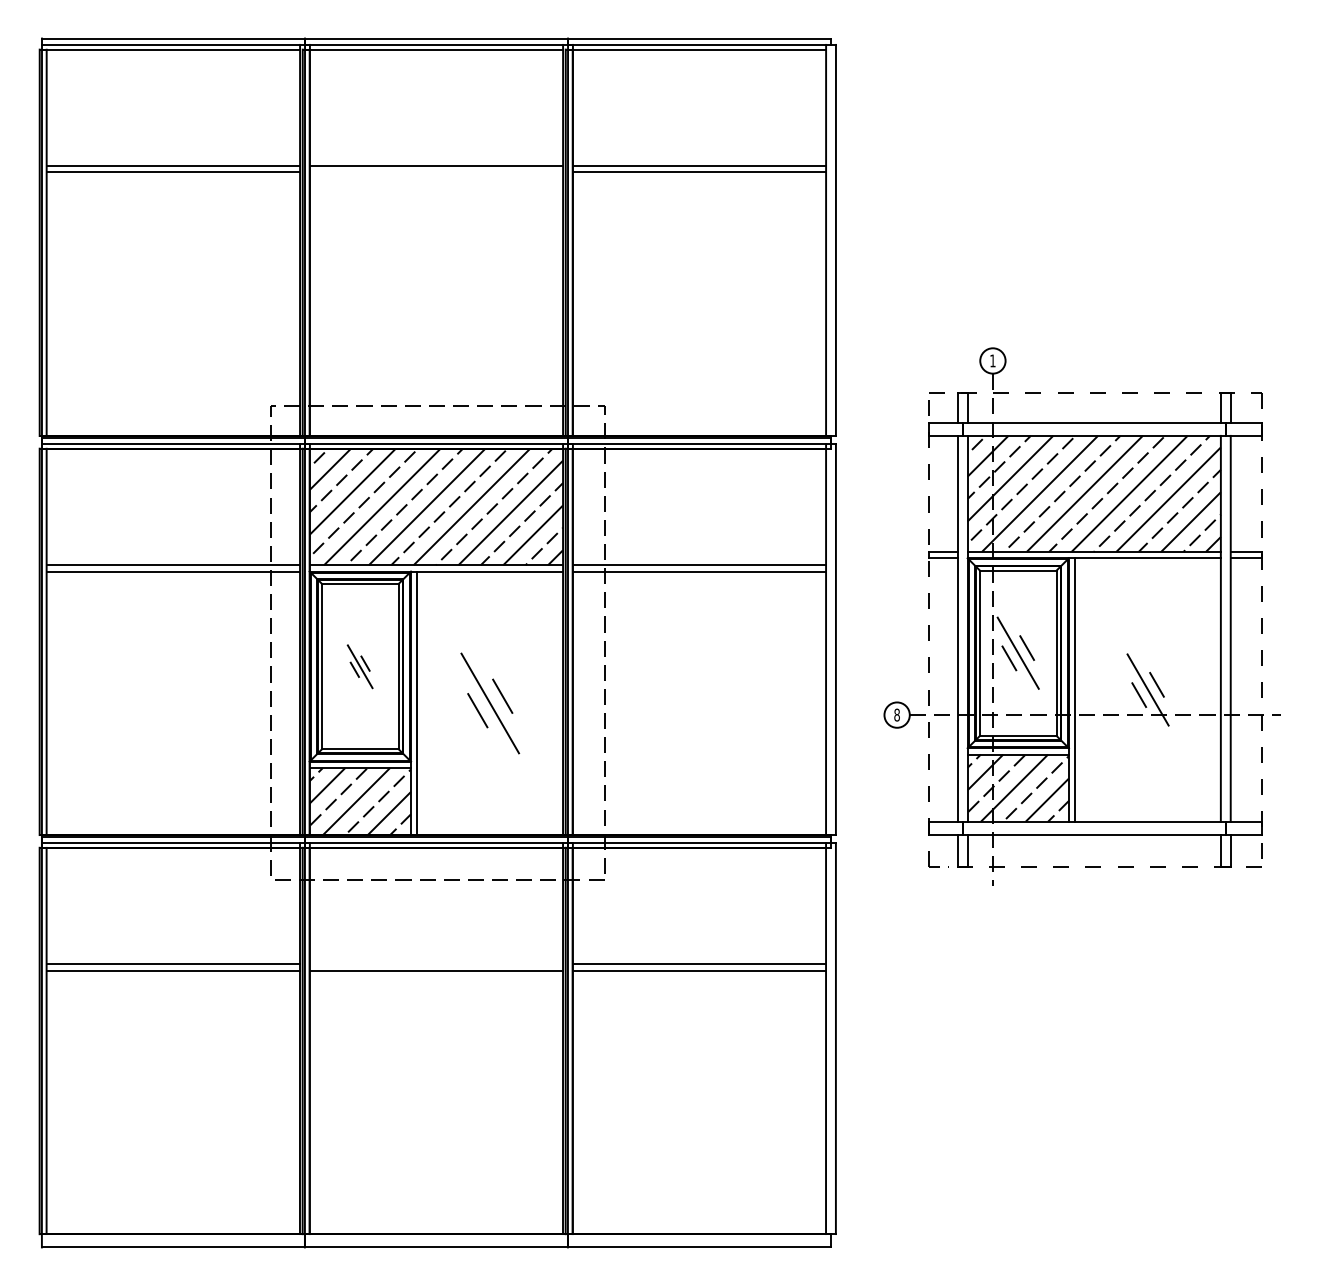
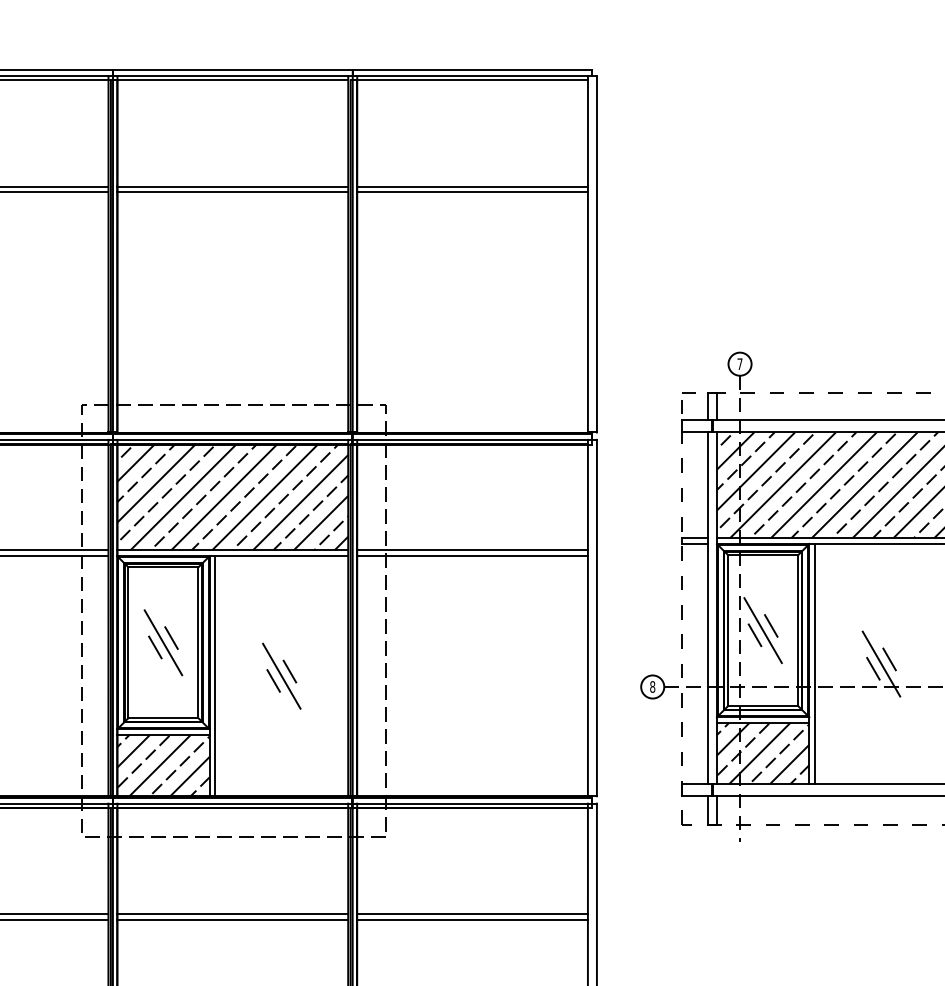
line: (436, 172) -> (232, 192), added
text: (992, 360) -> (739, 363), 1 -> 7
part: (359, 666) -> (162, 642), size x1.67
part: (489, 702) -> (281, 675), size x0.71
line: (436, 964) -> (232, 914), added

